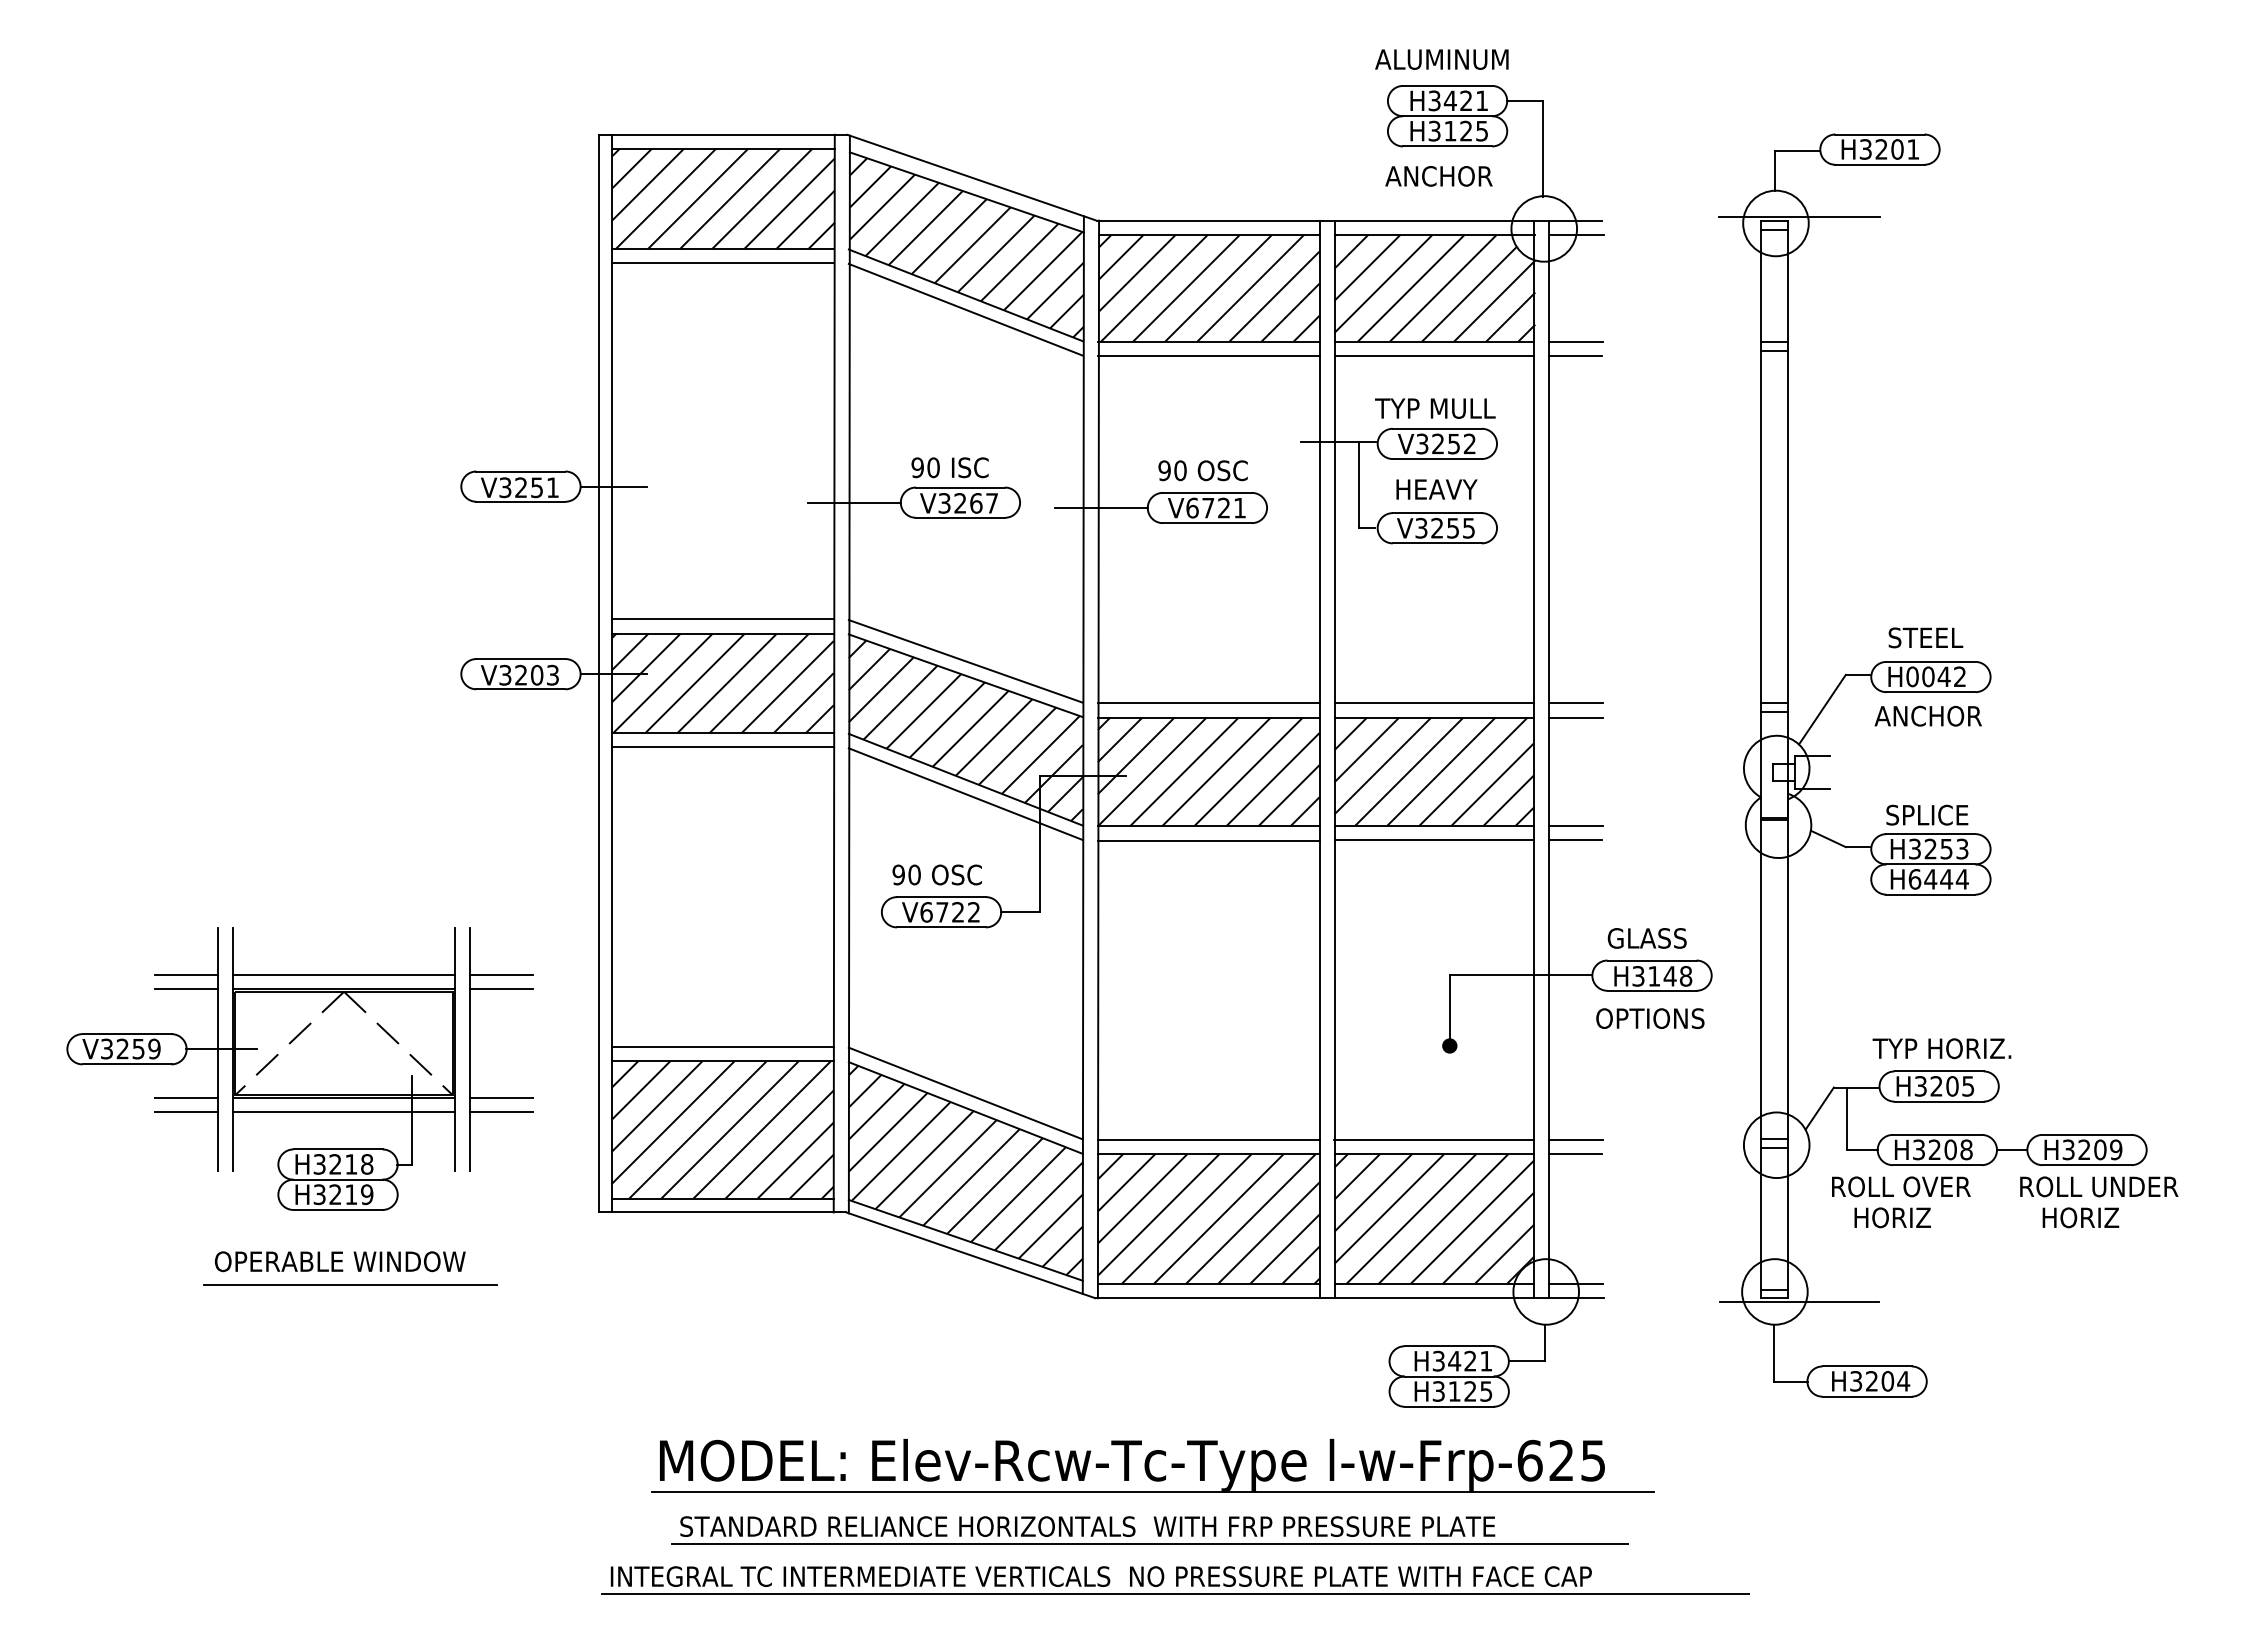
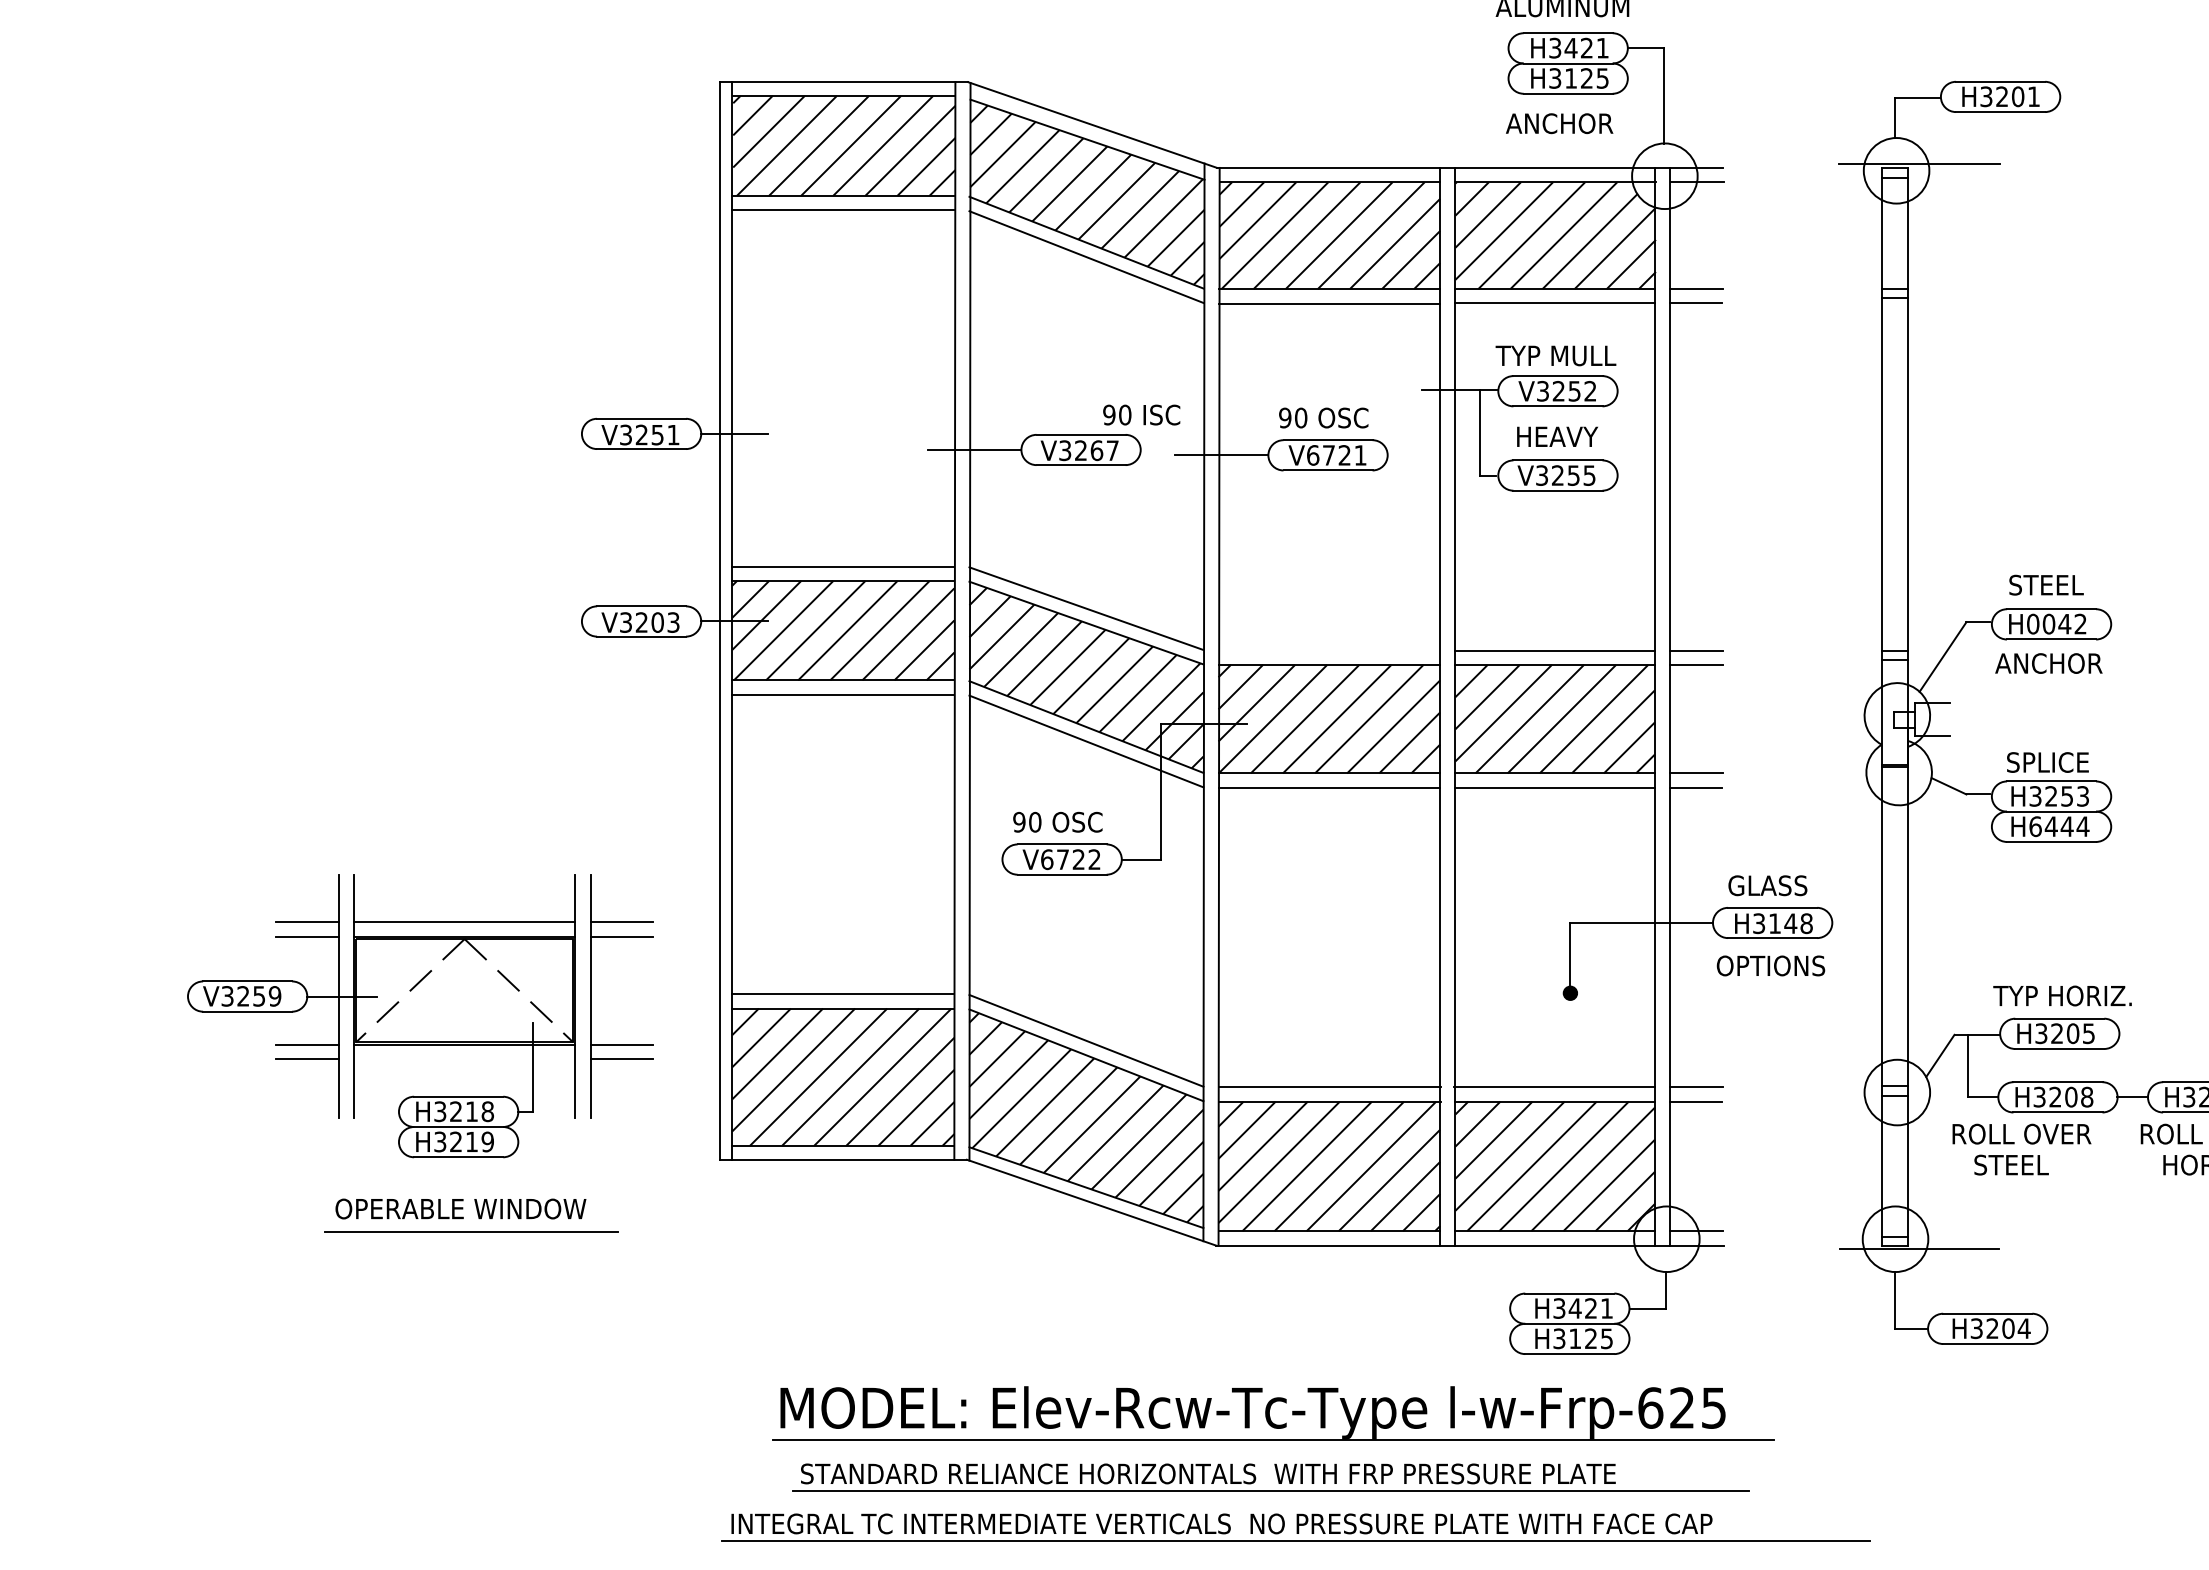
text: (949, 467) -> (1141, 414), moved
line: (1208, 703) -> (1329, 650), removed
line: (343, 1112) -> (464, 1059), removed
text: (1891, 1217) -> (2012, 1164), HORIZ -> STEEL

